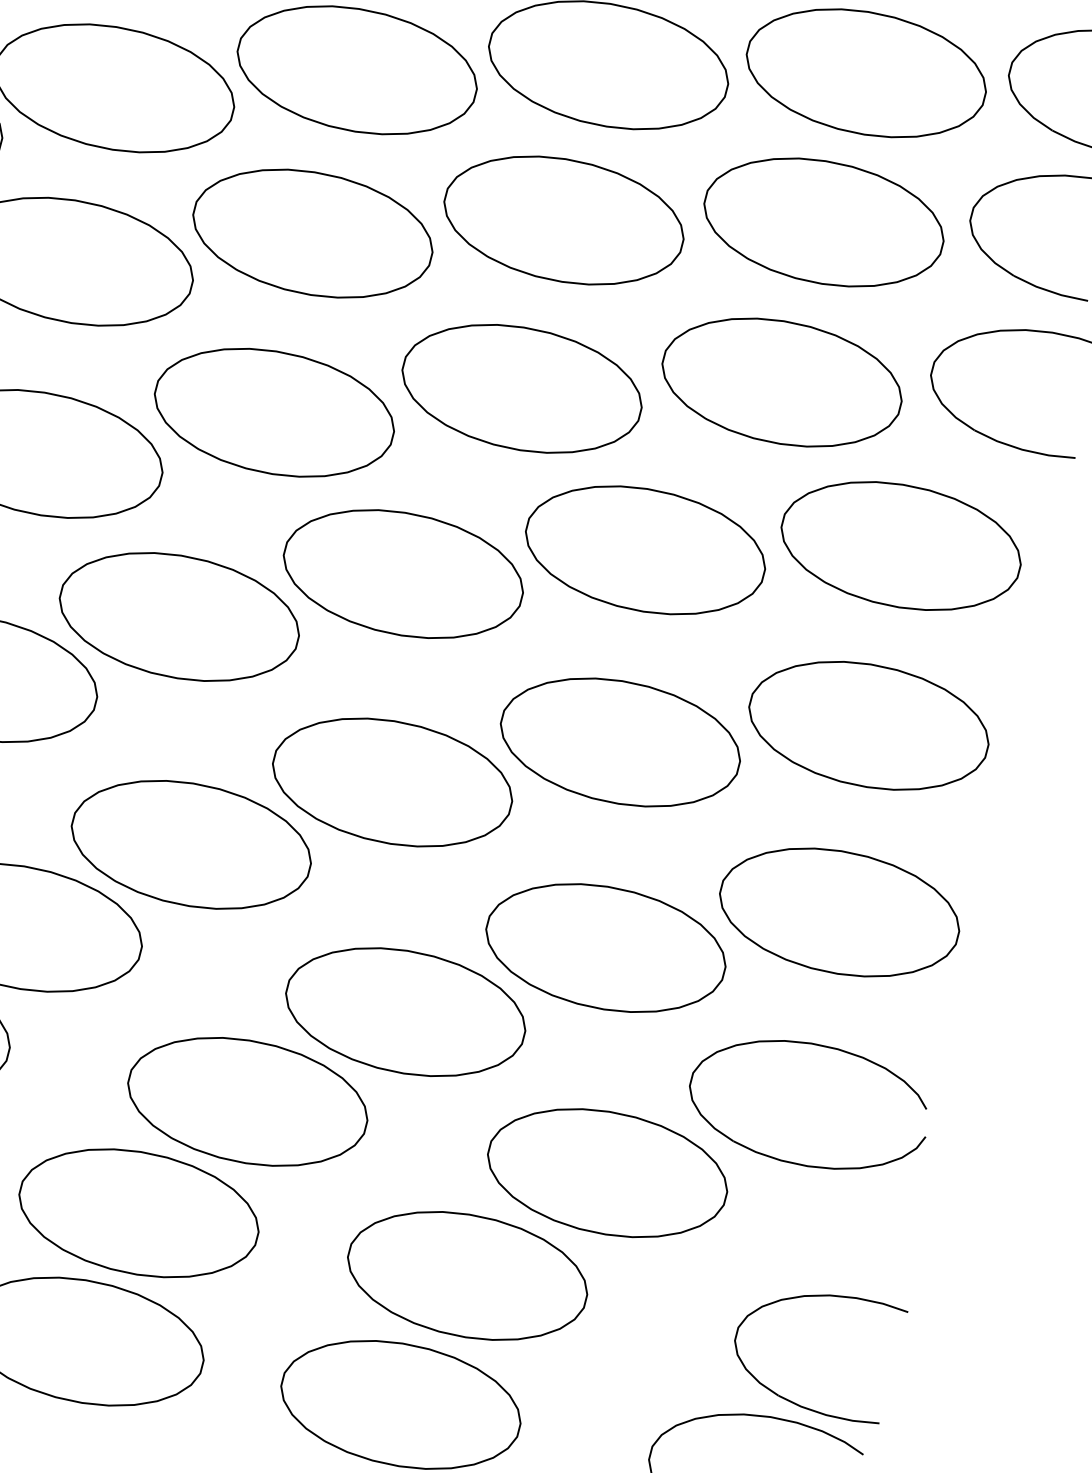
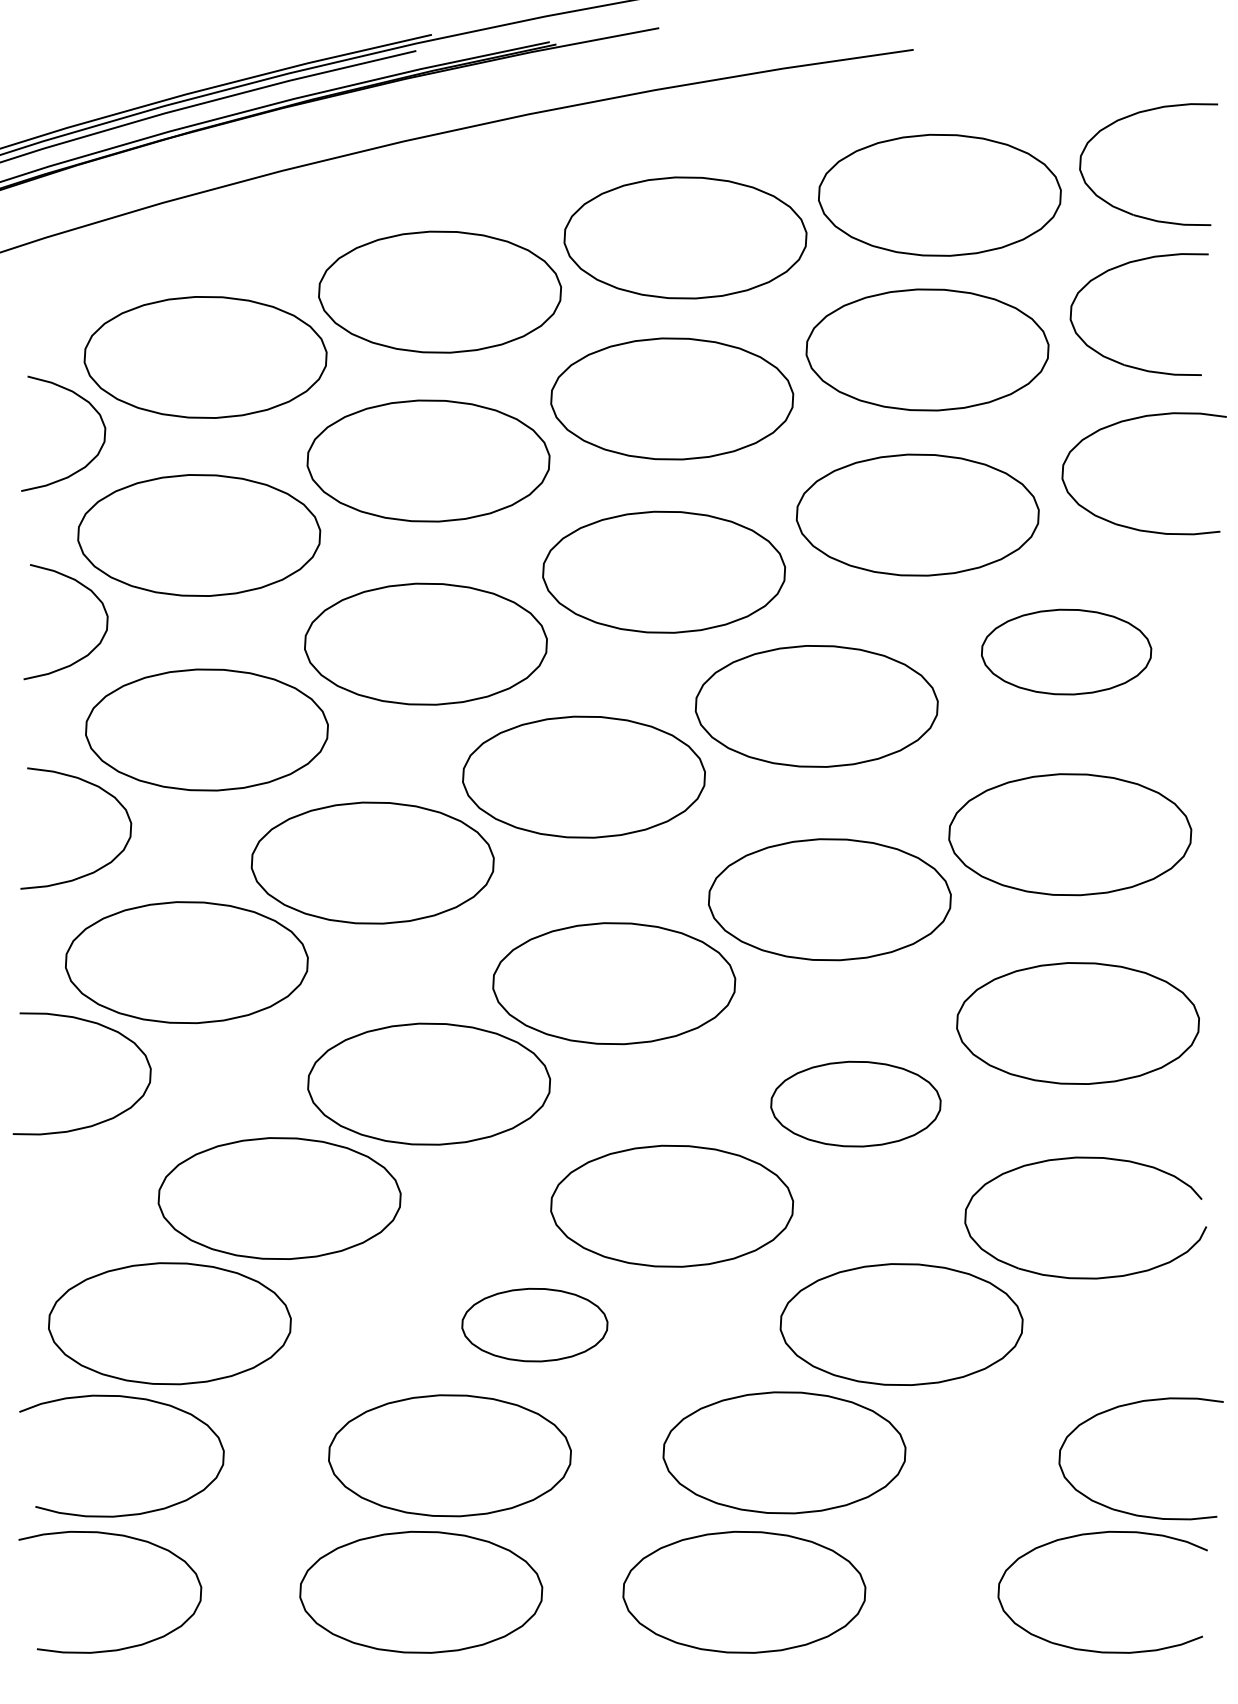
part: (901, 545) -> (1066, 651), size x0.7
part: (605, 947) -> (855, 1103), size x0.7
part: (247, 1101) -> (534, 1324), size x0.6

